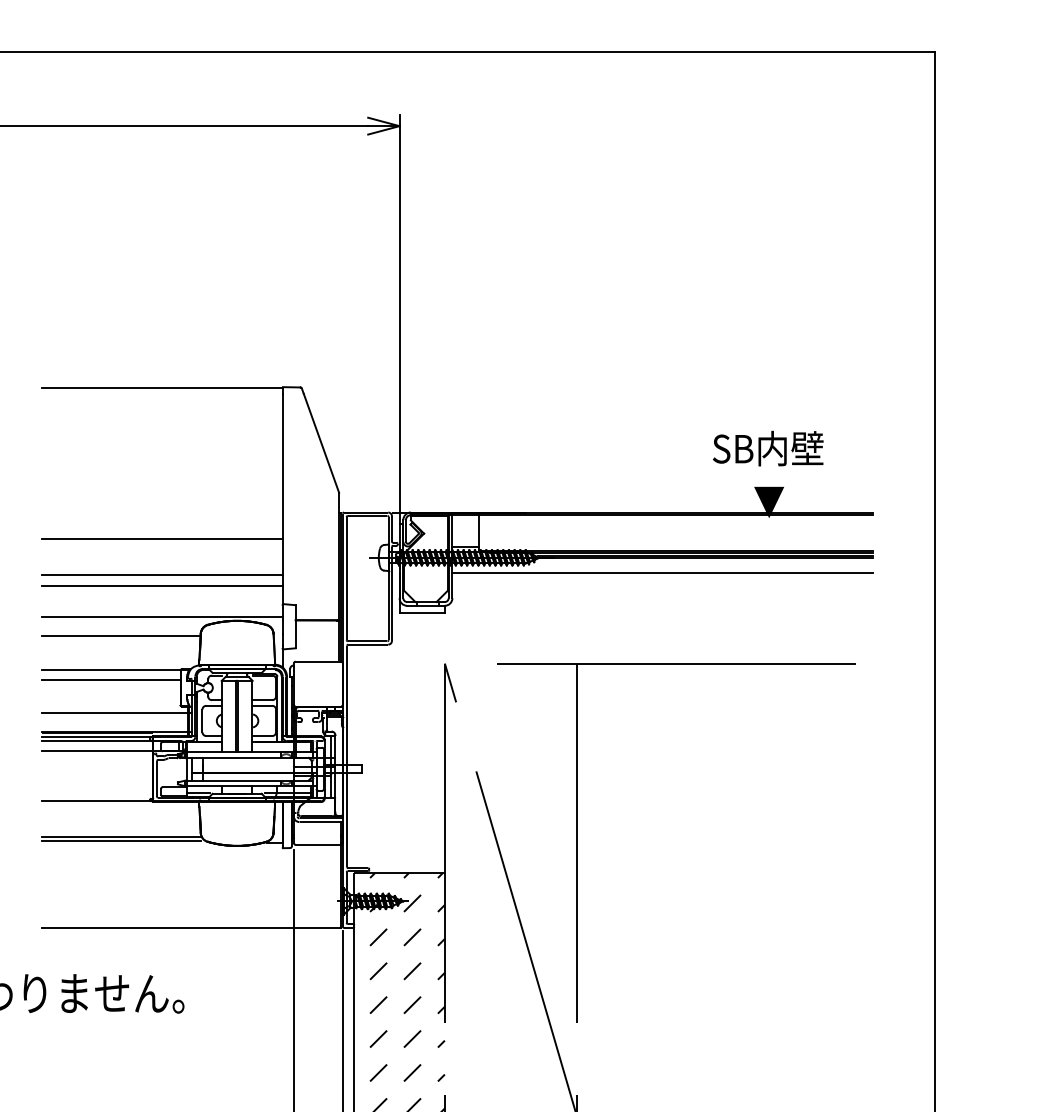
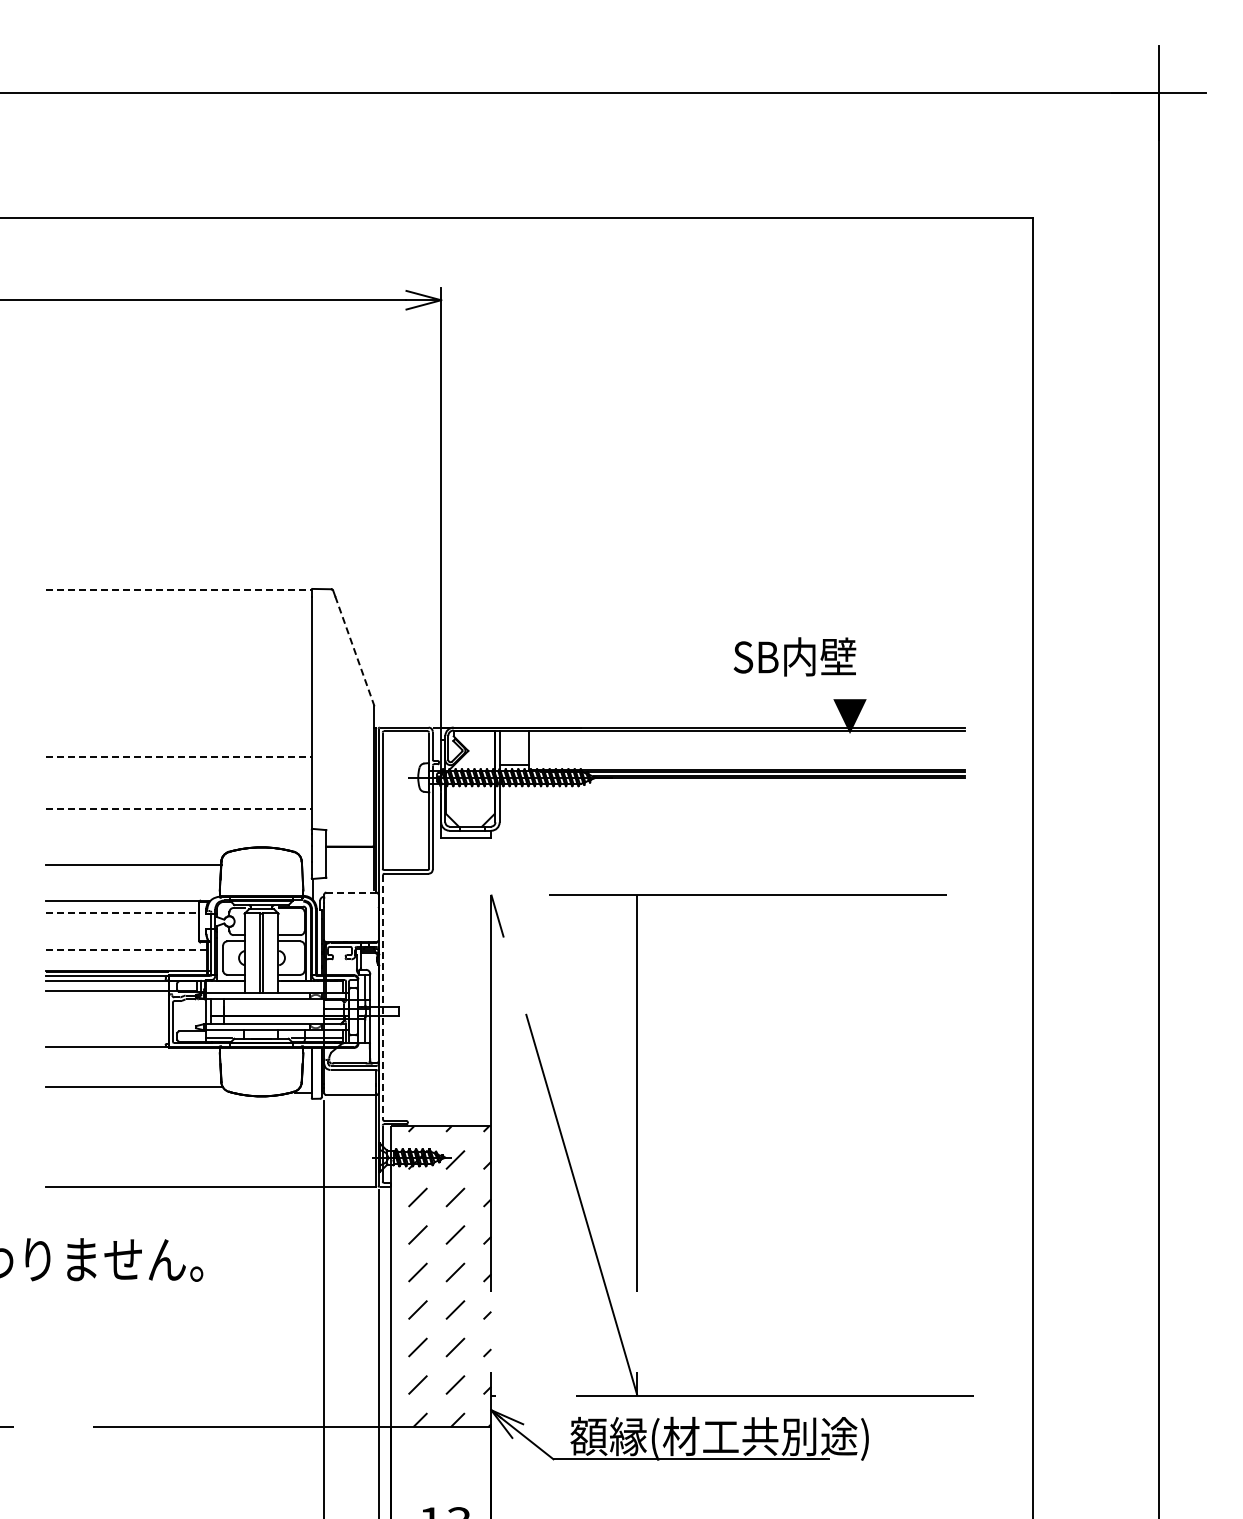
line: (162, 387) -> (179, 589), solid -> dashed
line: (321, 442) -> (354, 650), solid -> dashed
text: (767, 448) -> (794, 656), moved
line: (162, 538) -> (179, 756), solid -> dashed
line: (662, 573) -> (732, 794), removed
line: (162, 574) -> (178, 796), removed
line: (162, 585) -> (179, 808), solid -> dashed
line: (162, 617) -> (178, 843), removed
line: (318, 661) -> (351, 892), solid -> dashed
line: (111, 680) -> (122, 913), solid -> dashed
line: (116, 713) -> (128, 949), solid -> dashed
line: (347, 756) -> (383, 997), solid -> dashed
line: (121, 840) -> (133, 1090), removed

